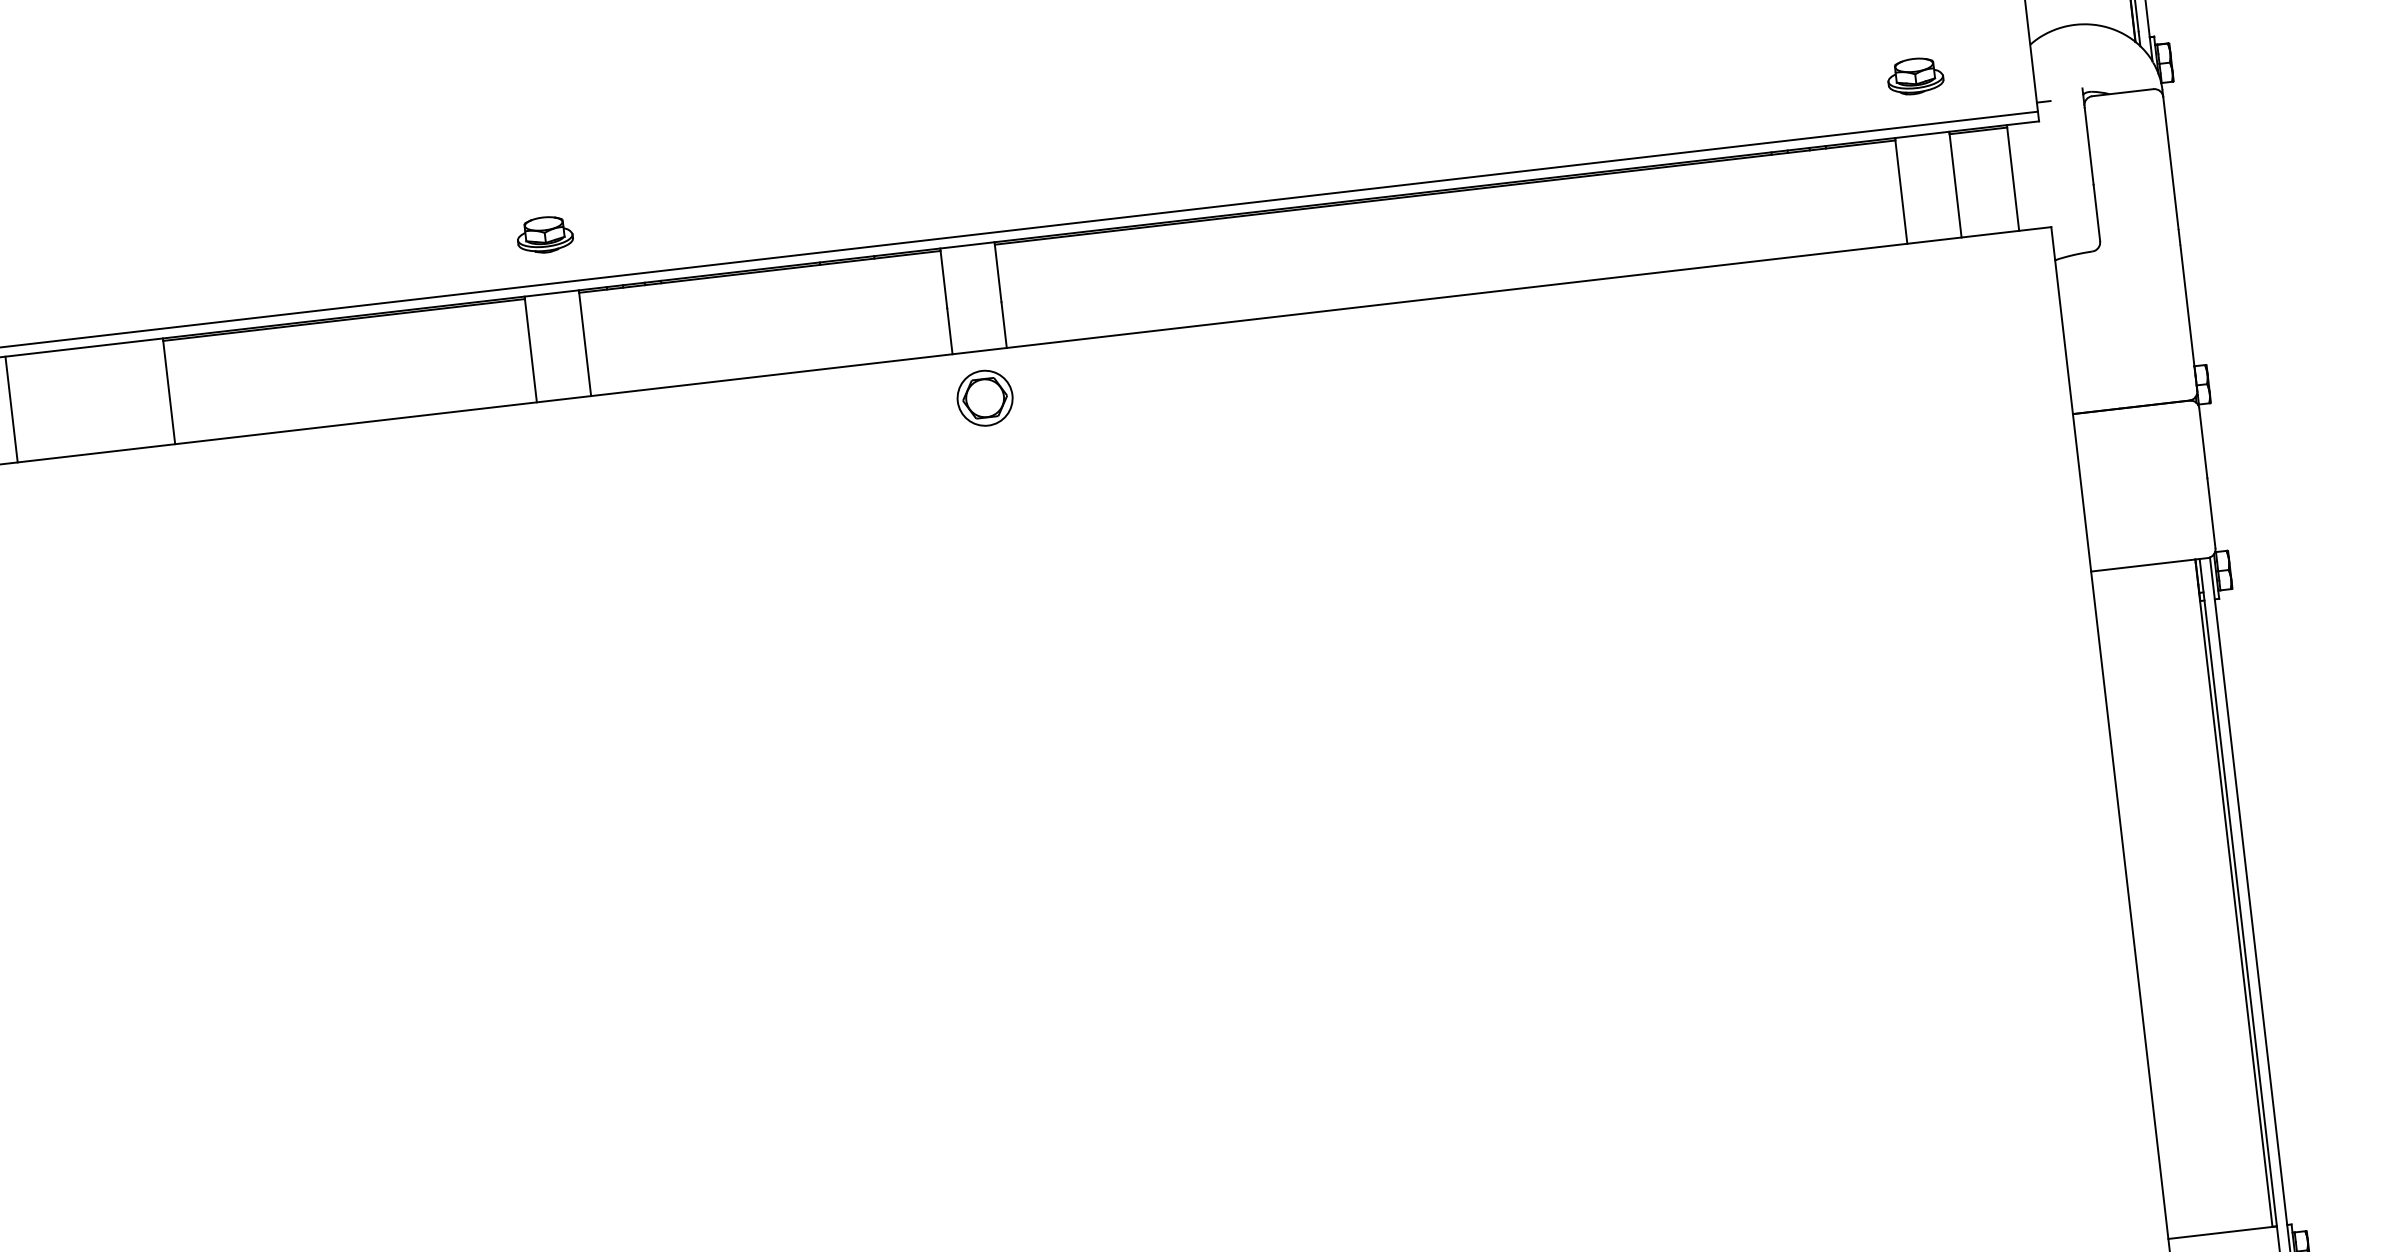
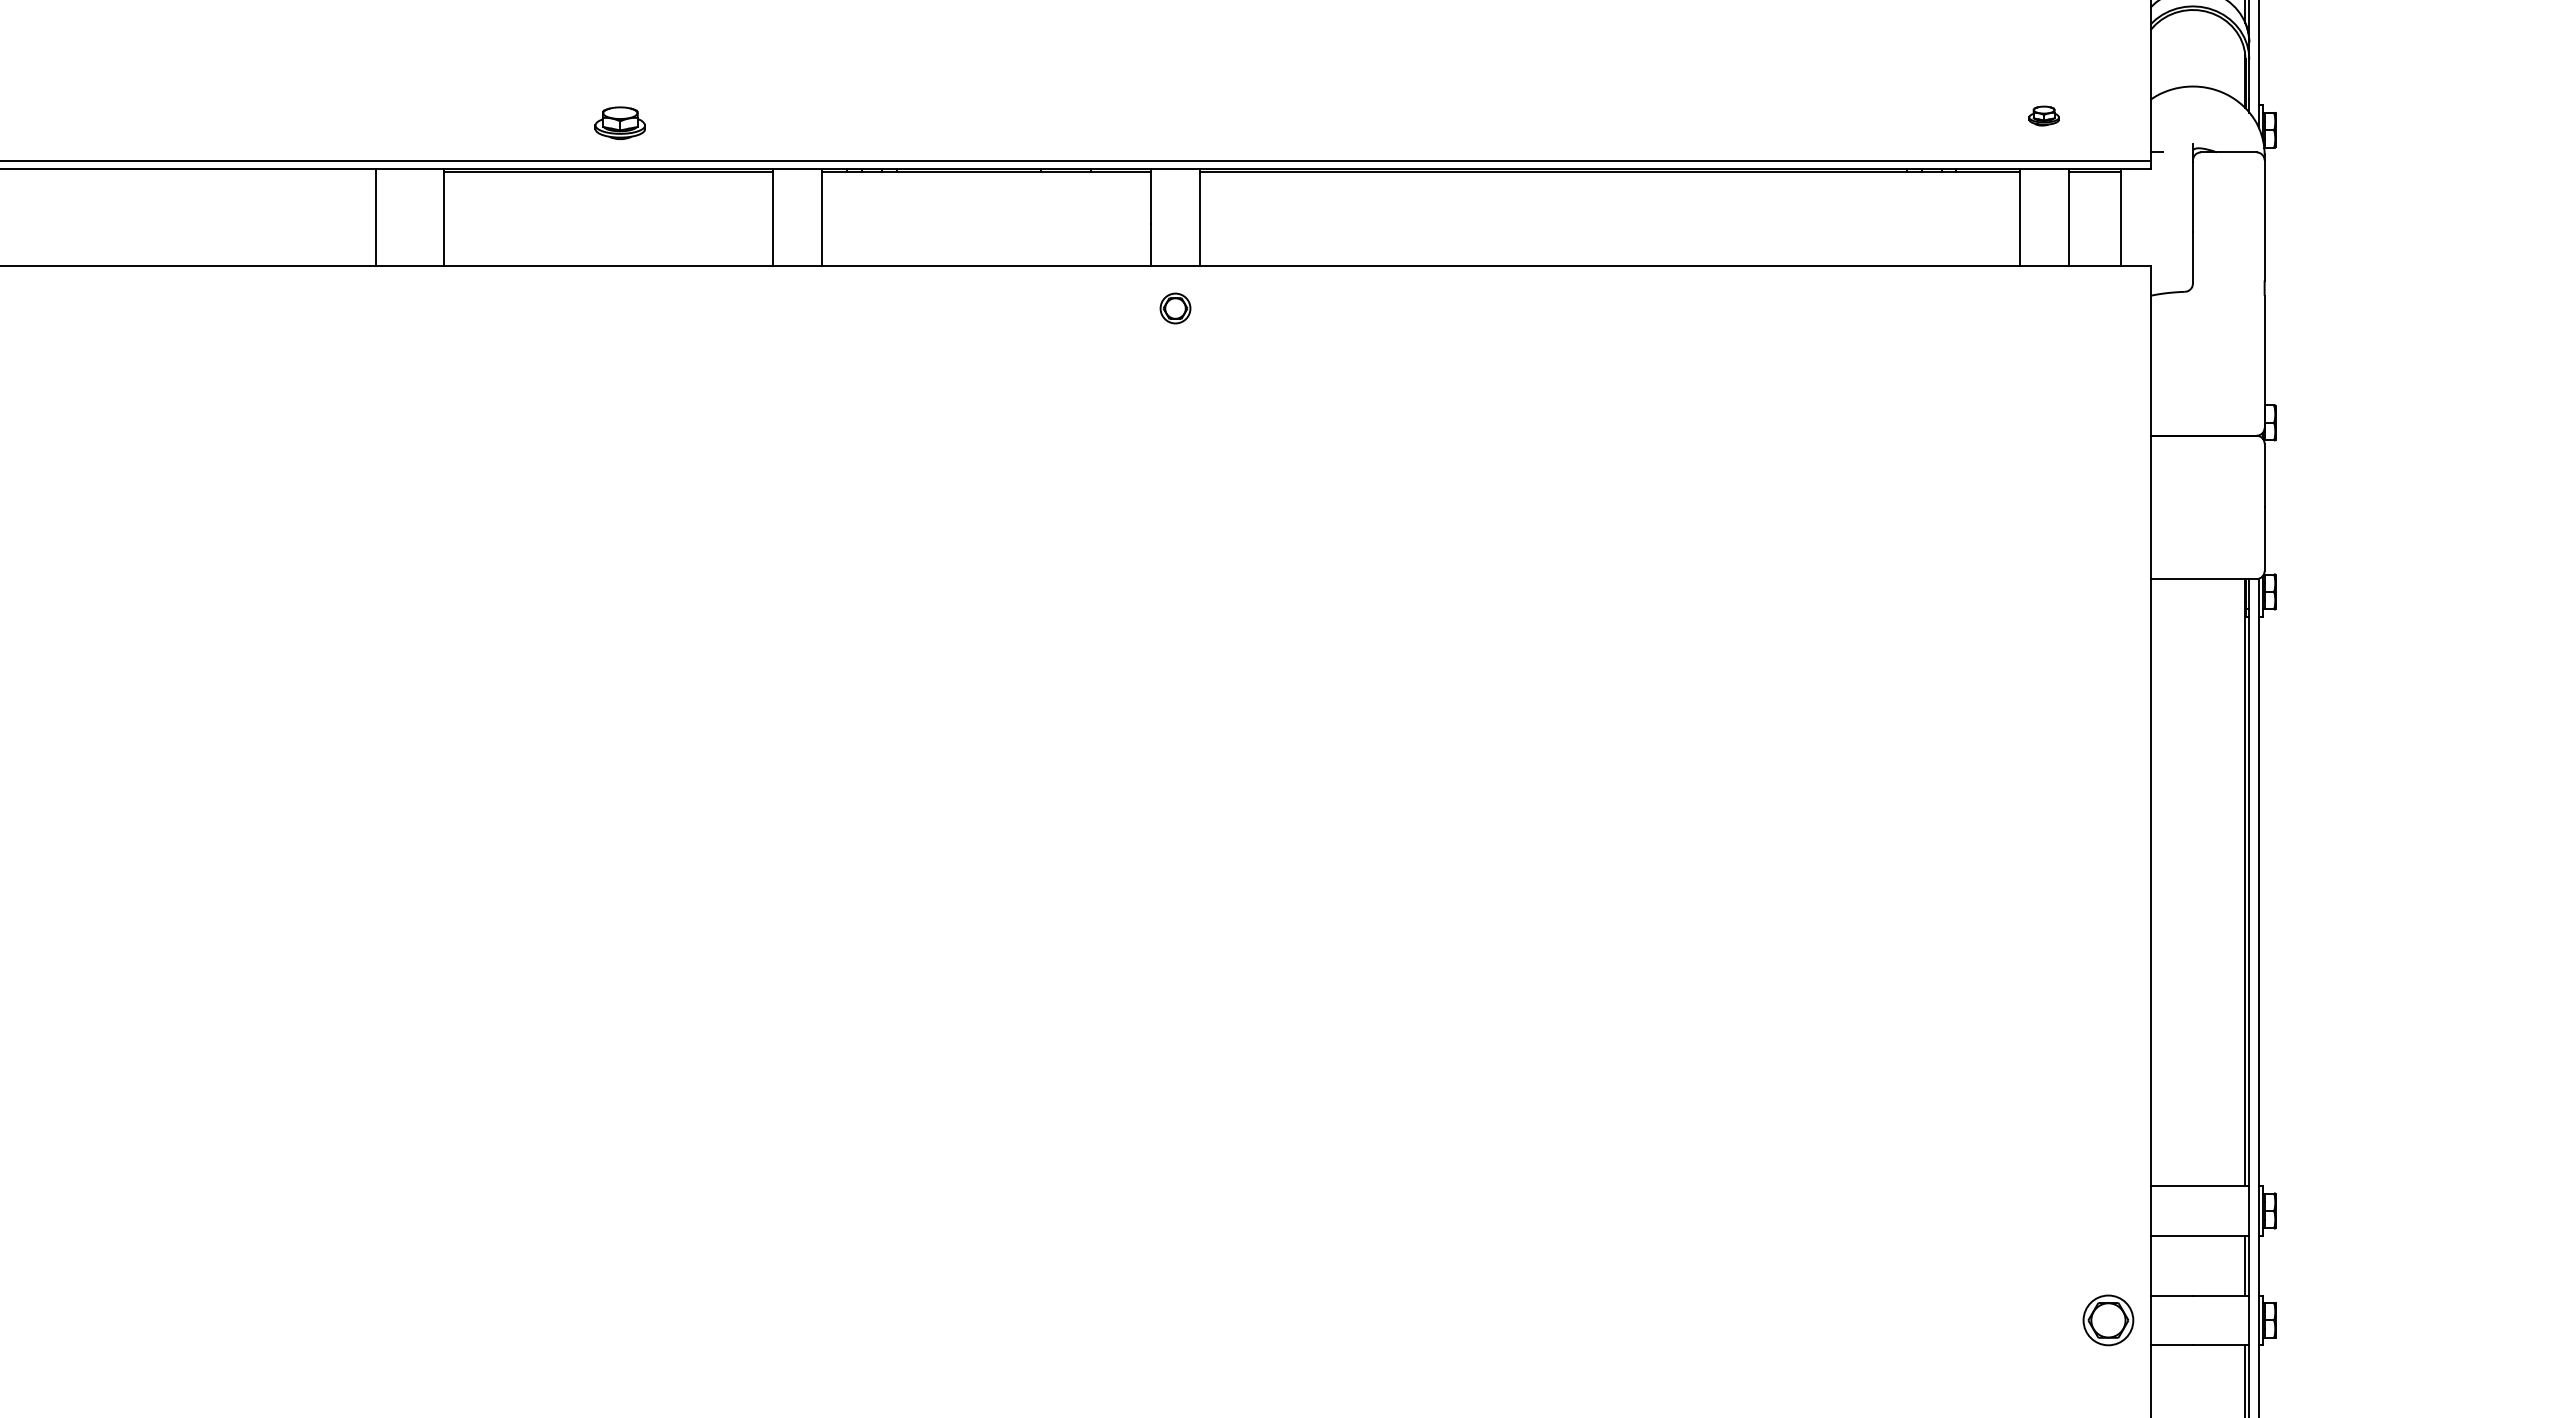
part: (1914, 75) -> (2043, 115), size x0.6
part: (543, 234) -> (619, 122), moved
part: (985, 398) -> (1175, 308), size x0.6
line: (11, 409) -> (376, 217), moved

